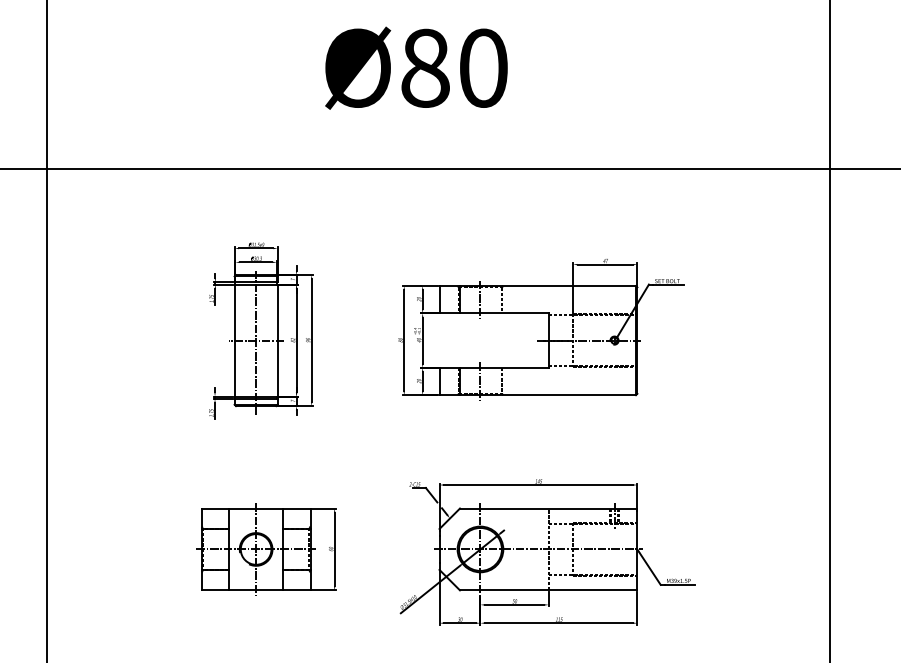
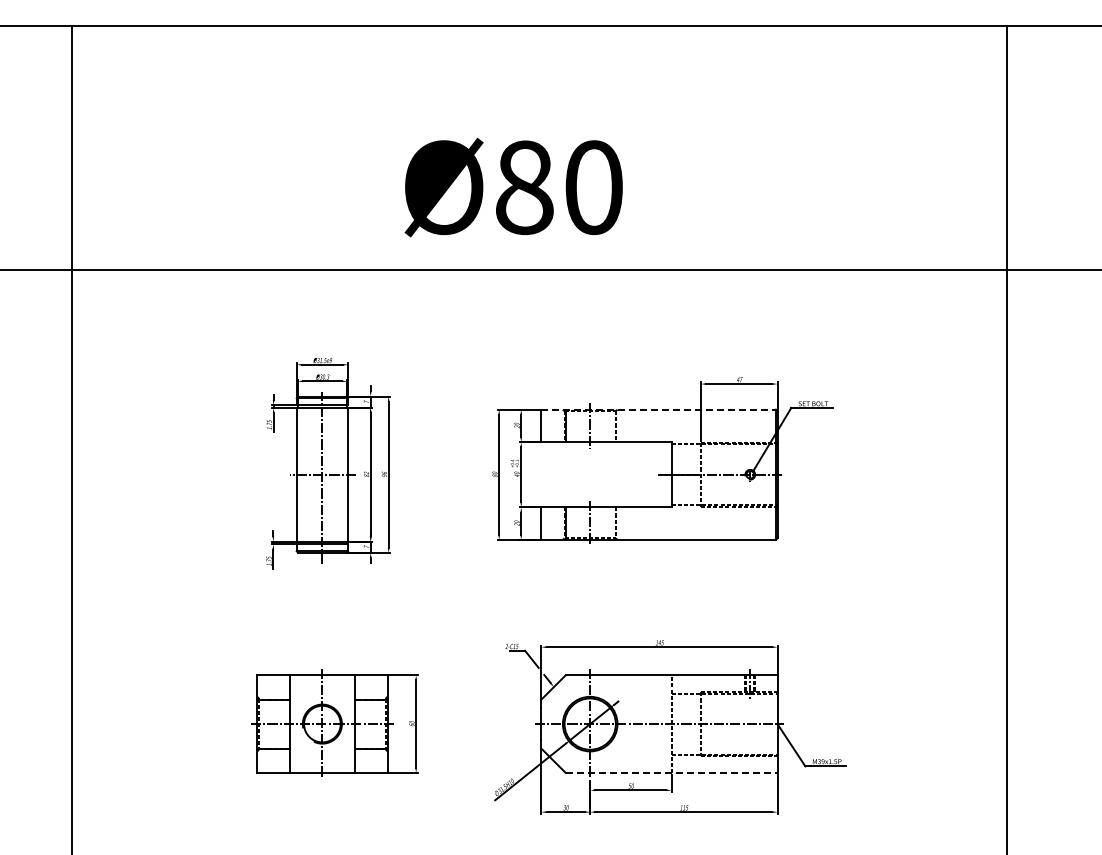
text: (416, 68) -> (513, 187), moved
line: (538, 285) -> (659, 409), solid -> dashed
line: (548, 589) -> (671, 772), solid -> dashed

